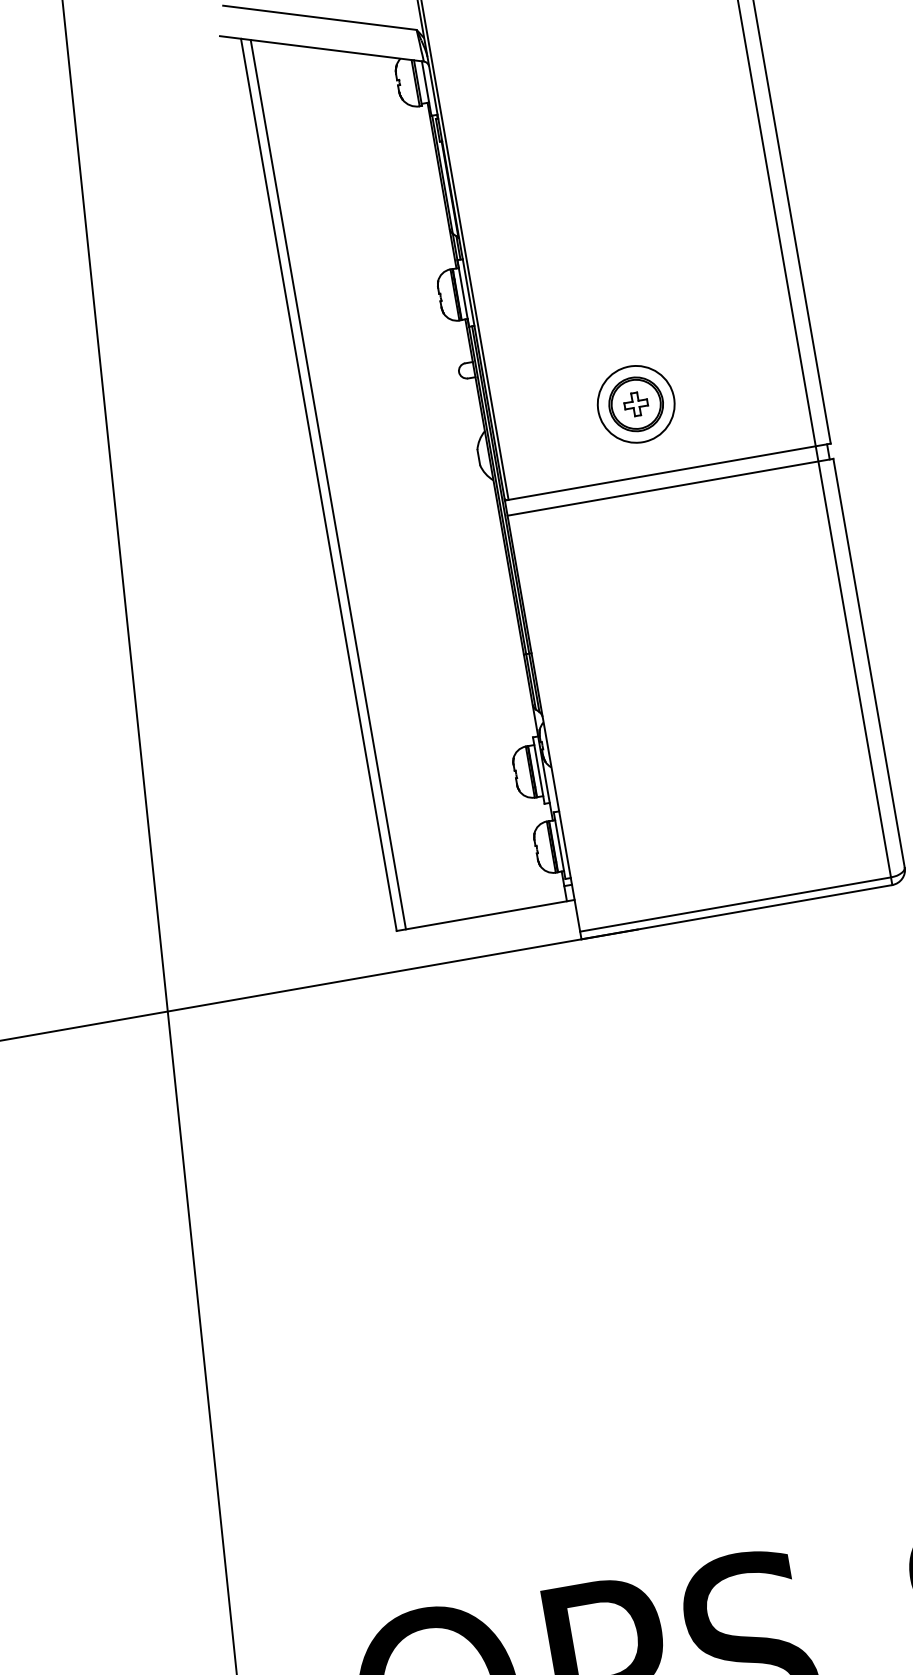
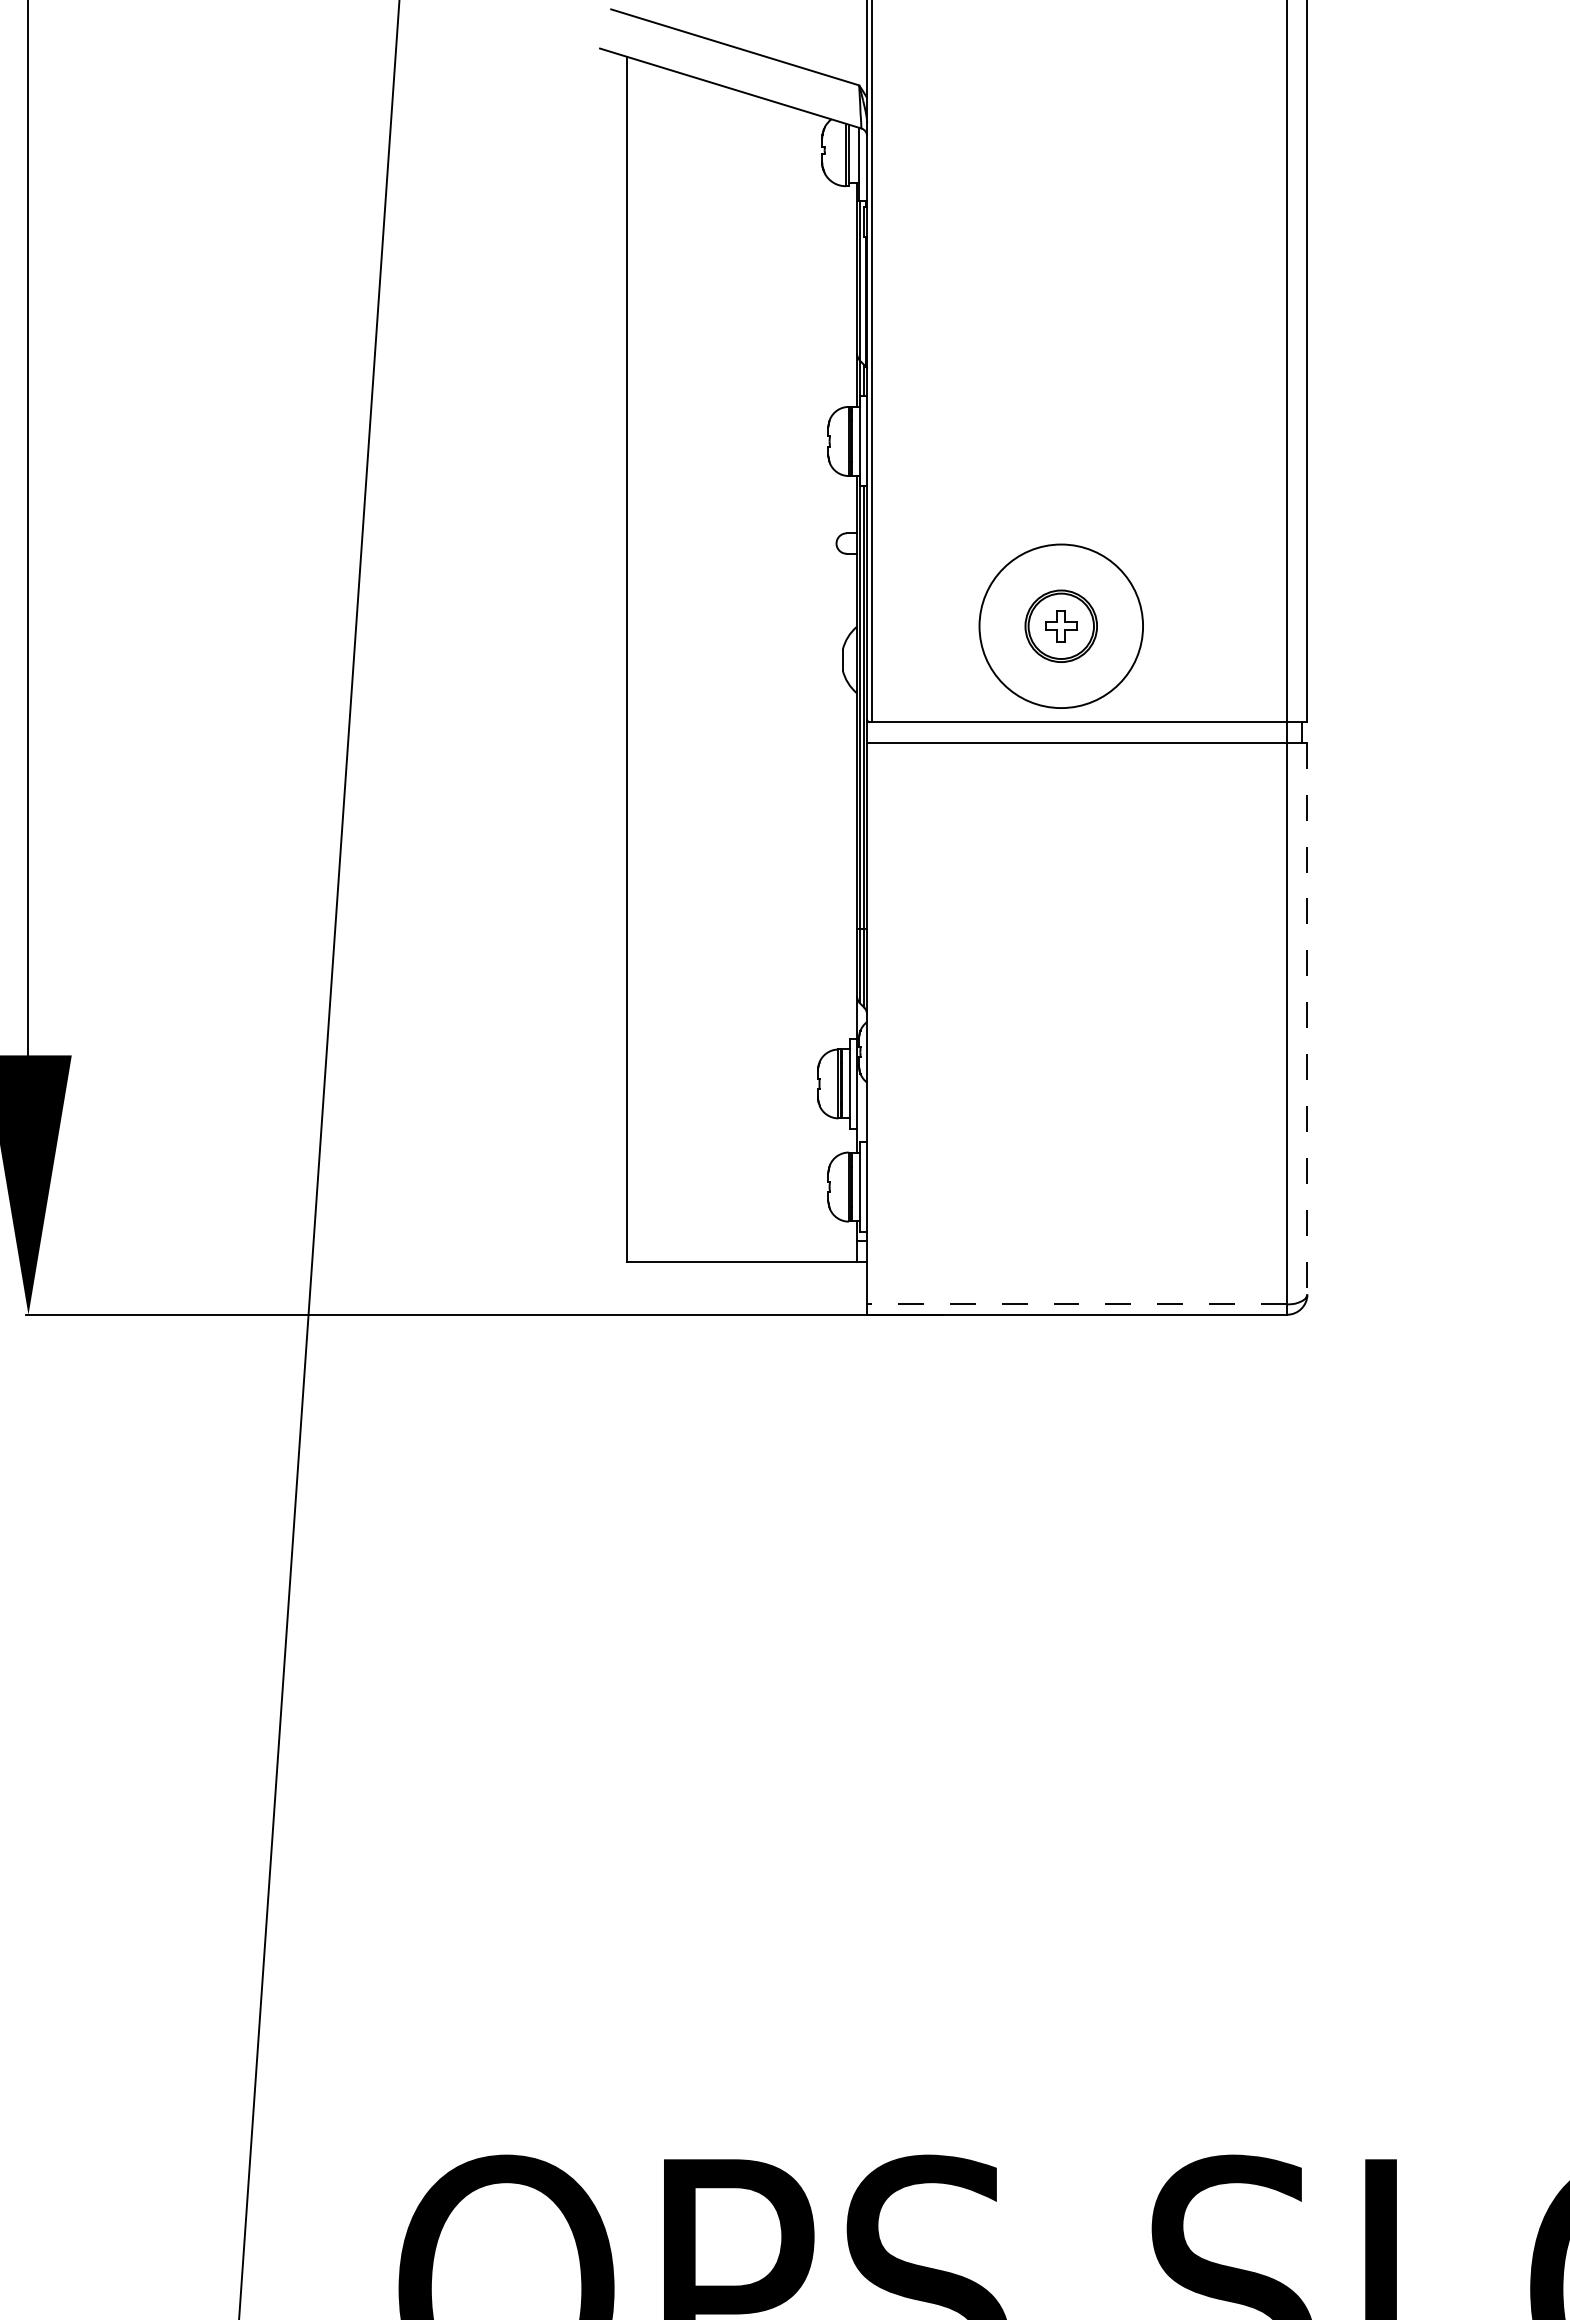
circle: (636, 404) -> (1061, 626), size x1.6
line: (328, 484) -> (639, 660), removed
line: (869, 662) -> (1307, 1018), solid -> dashed
line: (735, 904) -> (1077, 1304), solid -> dashed

